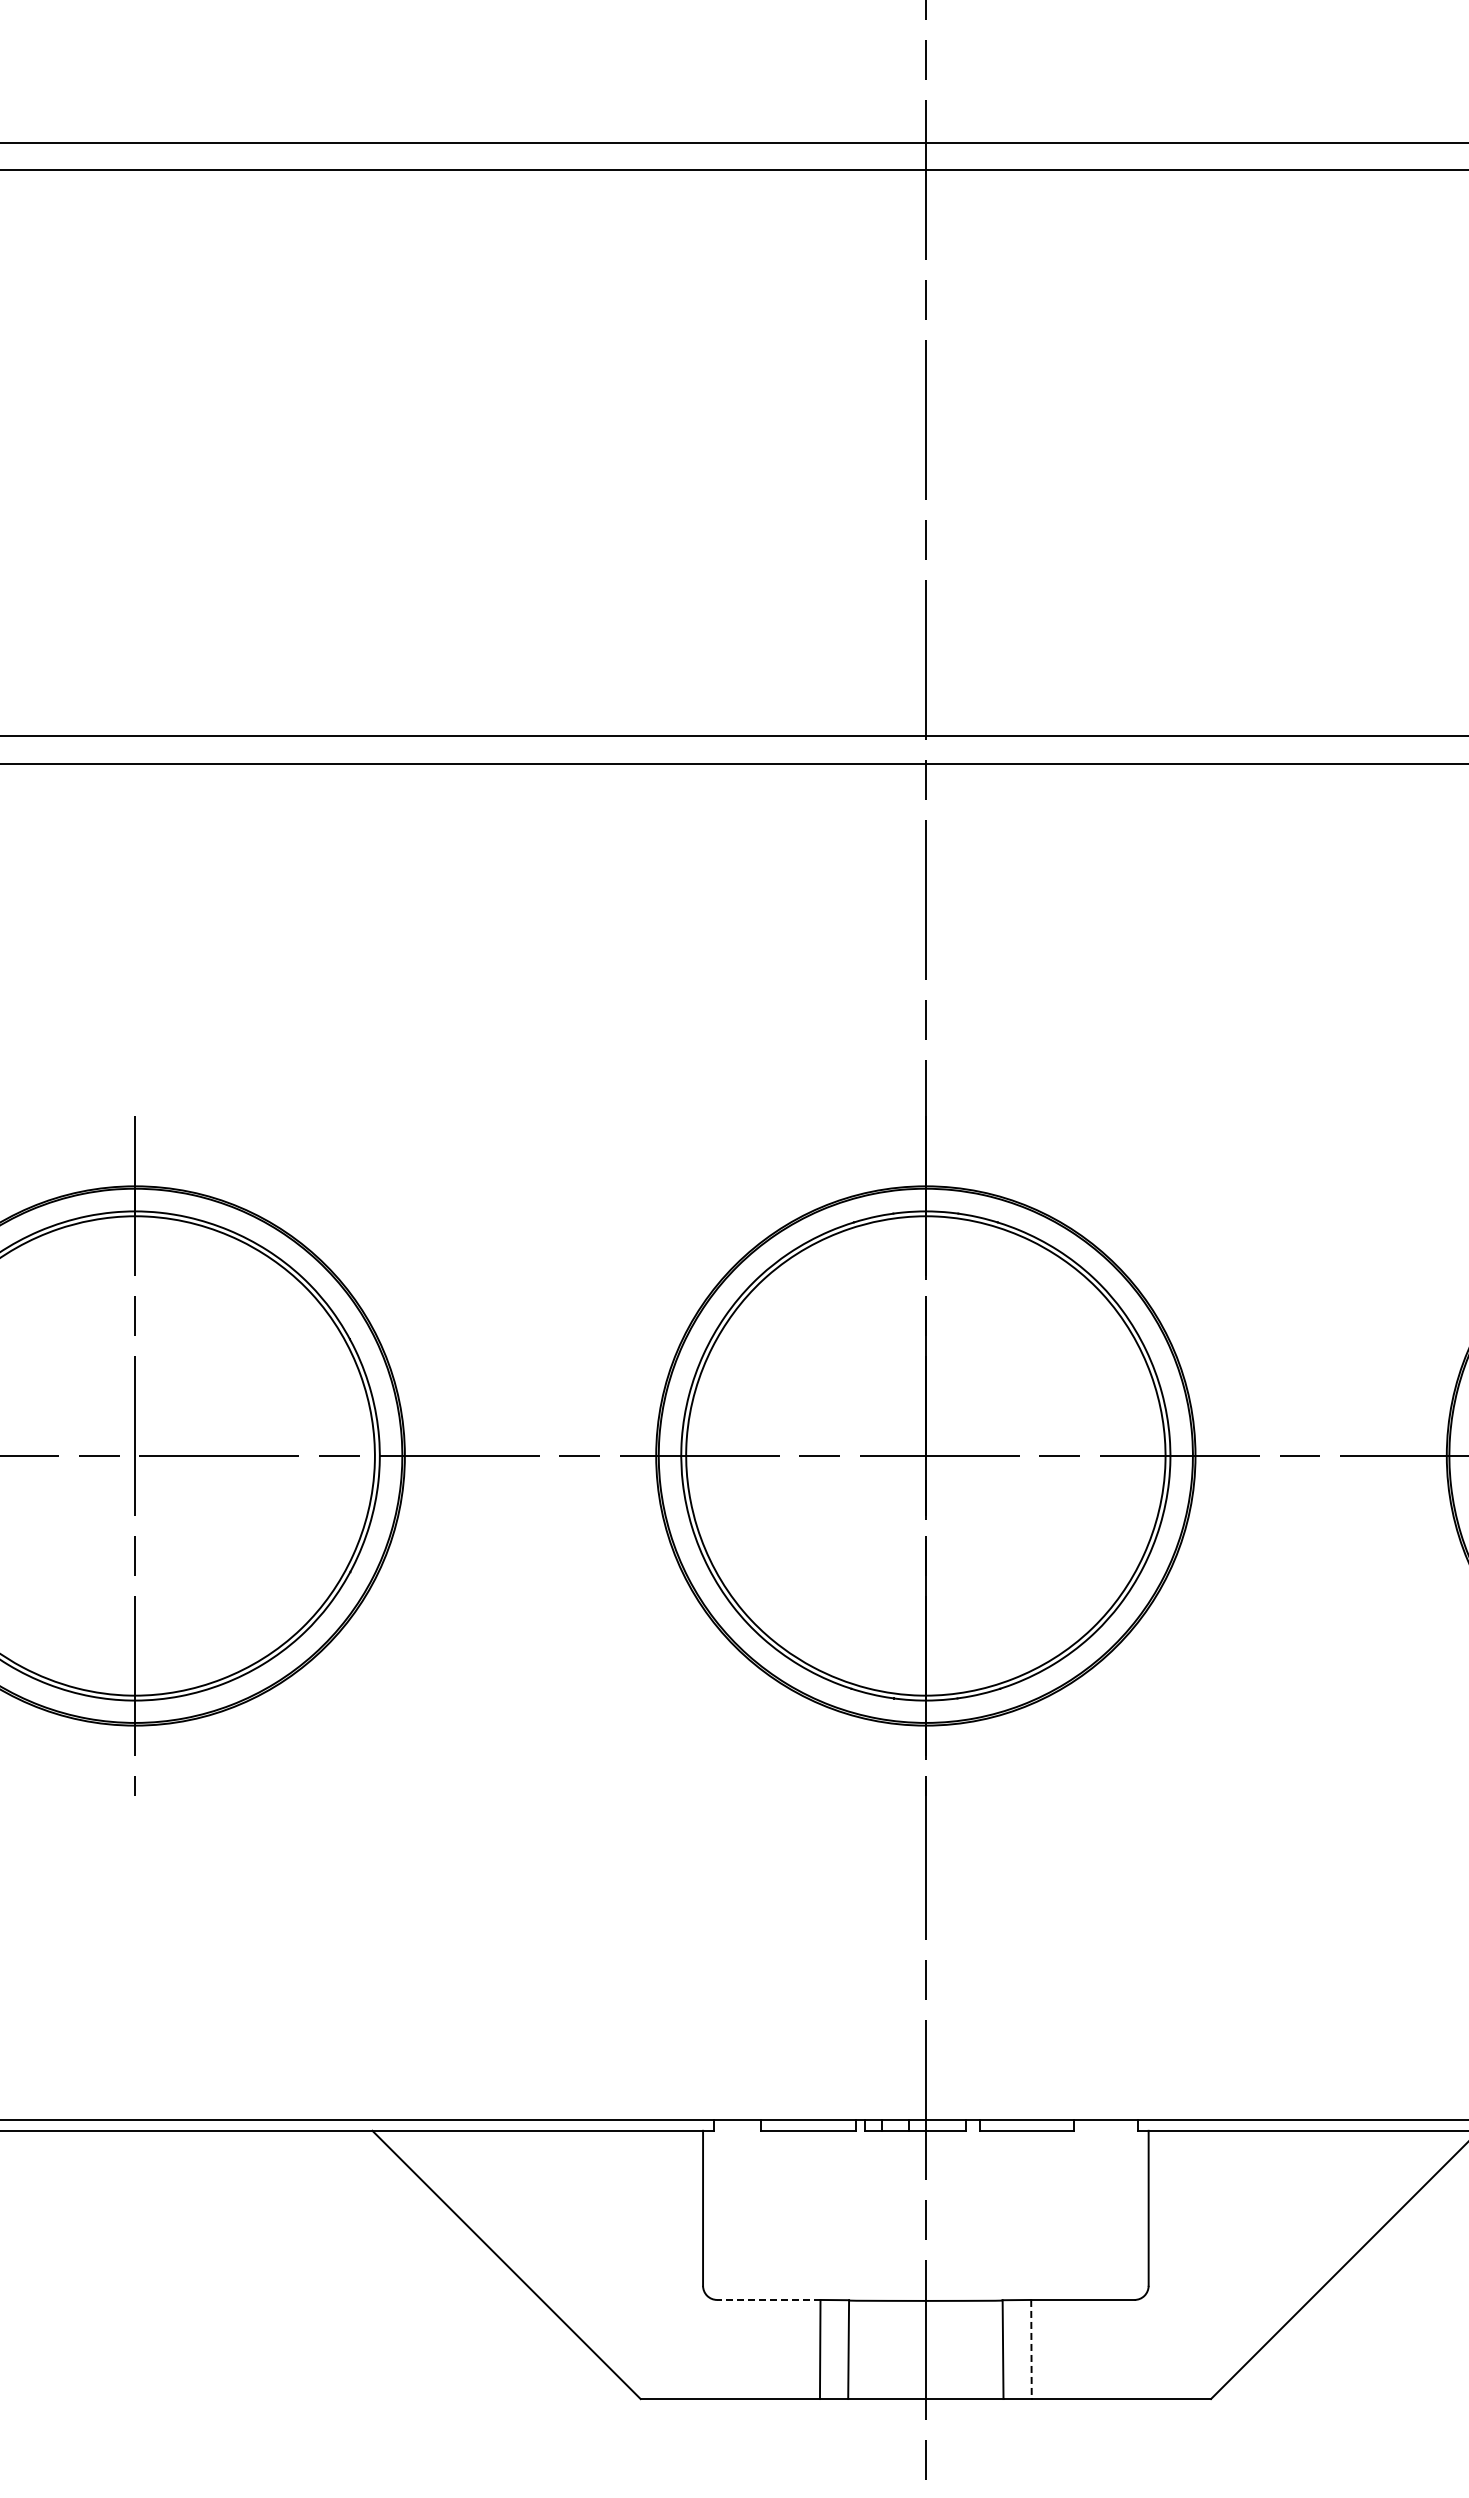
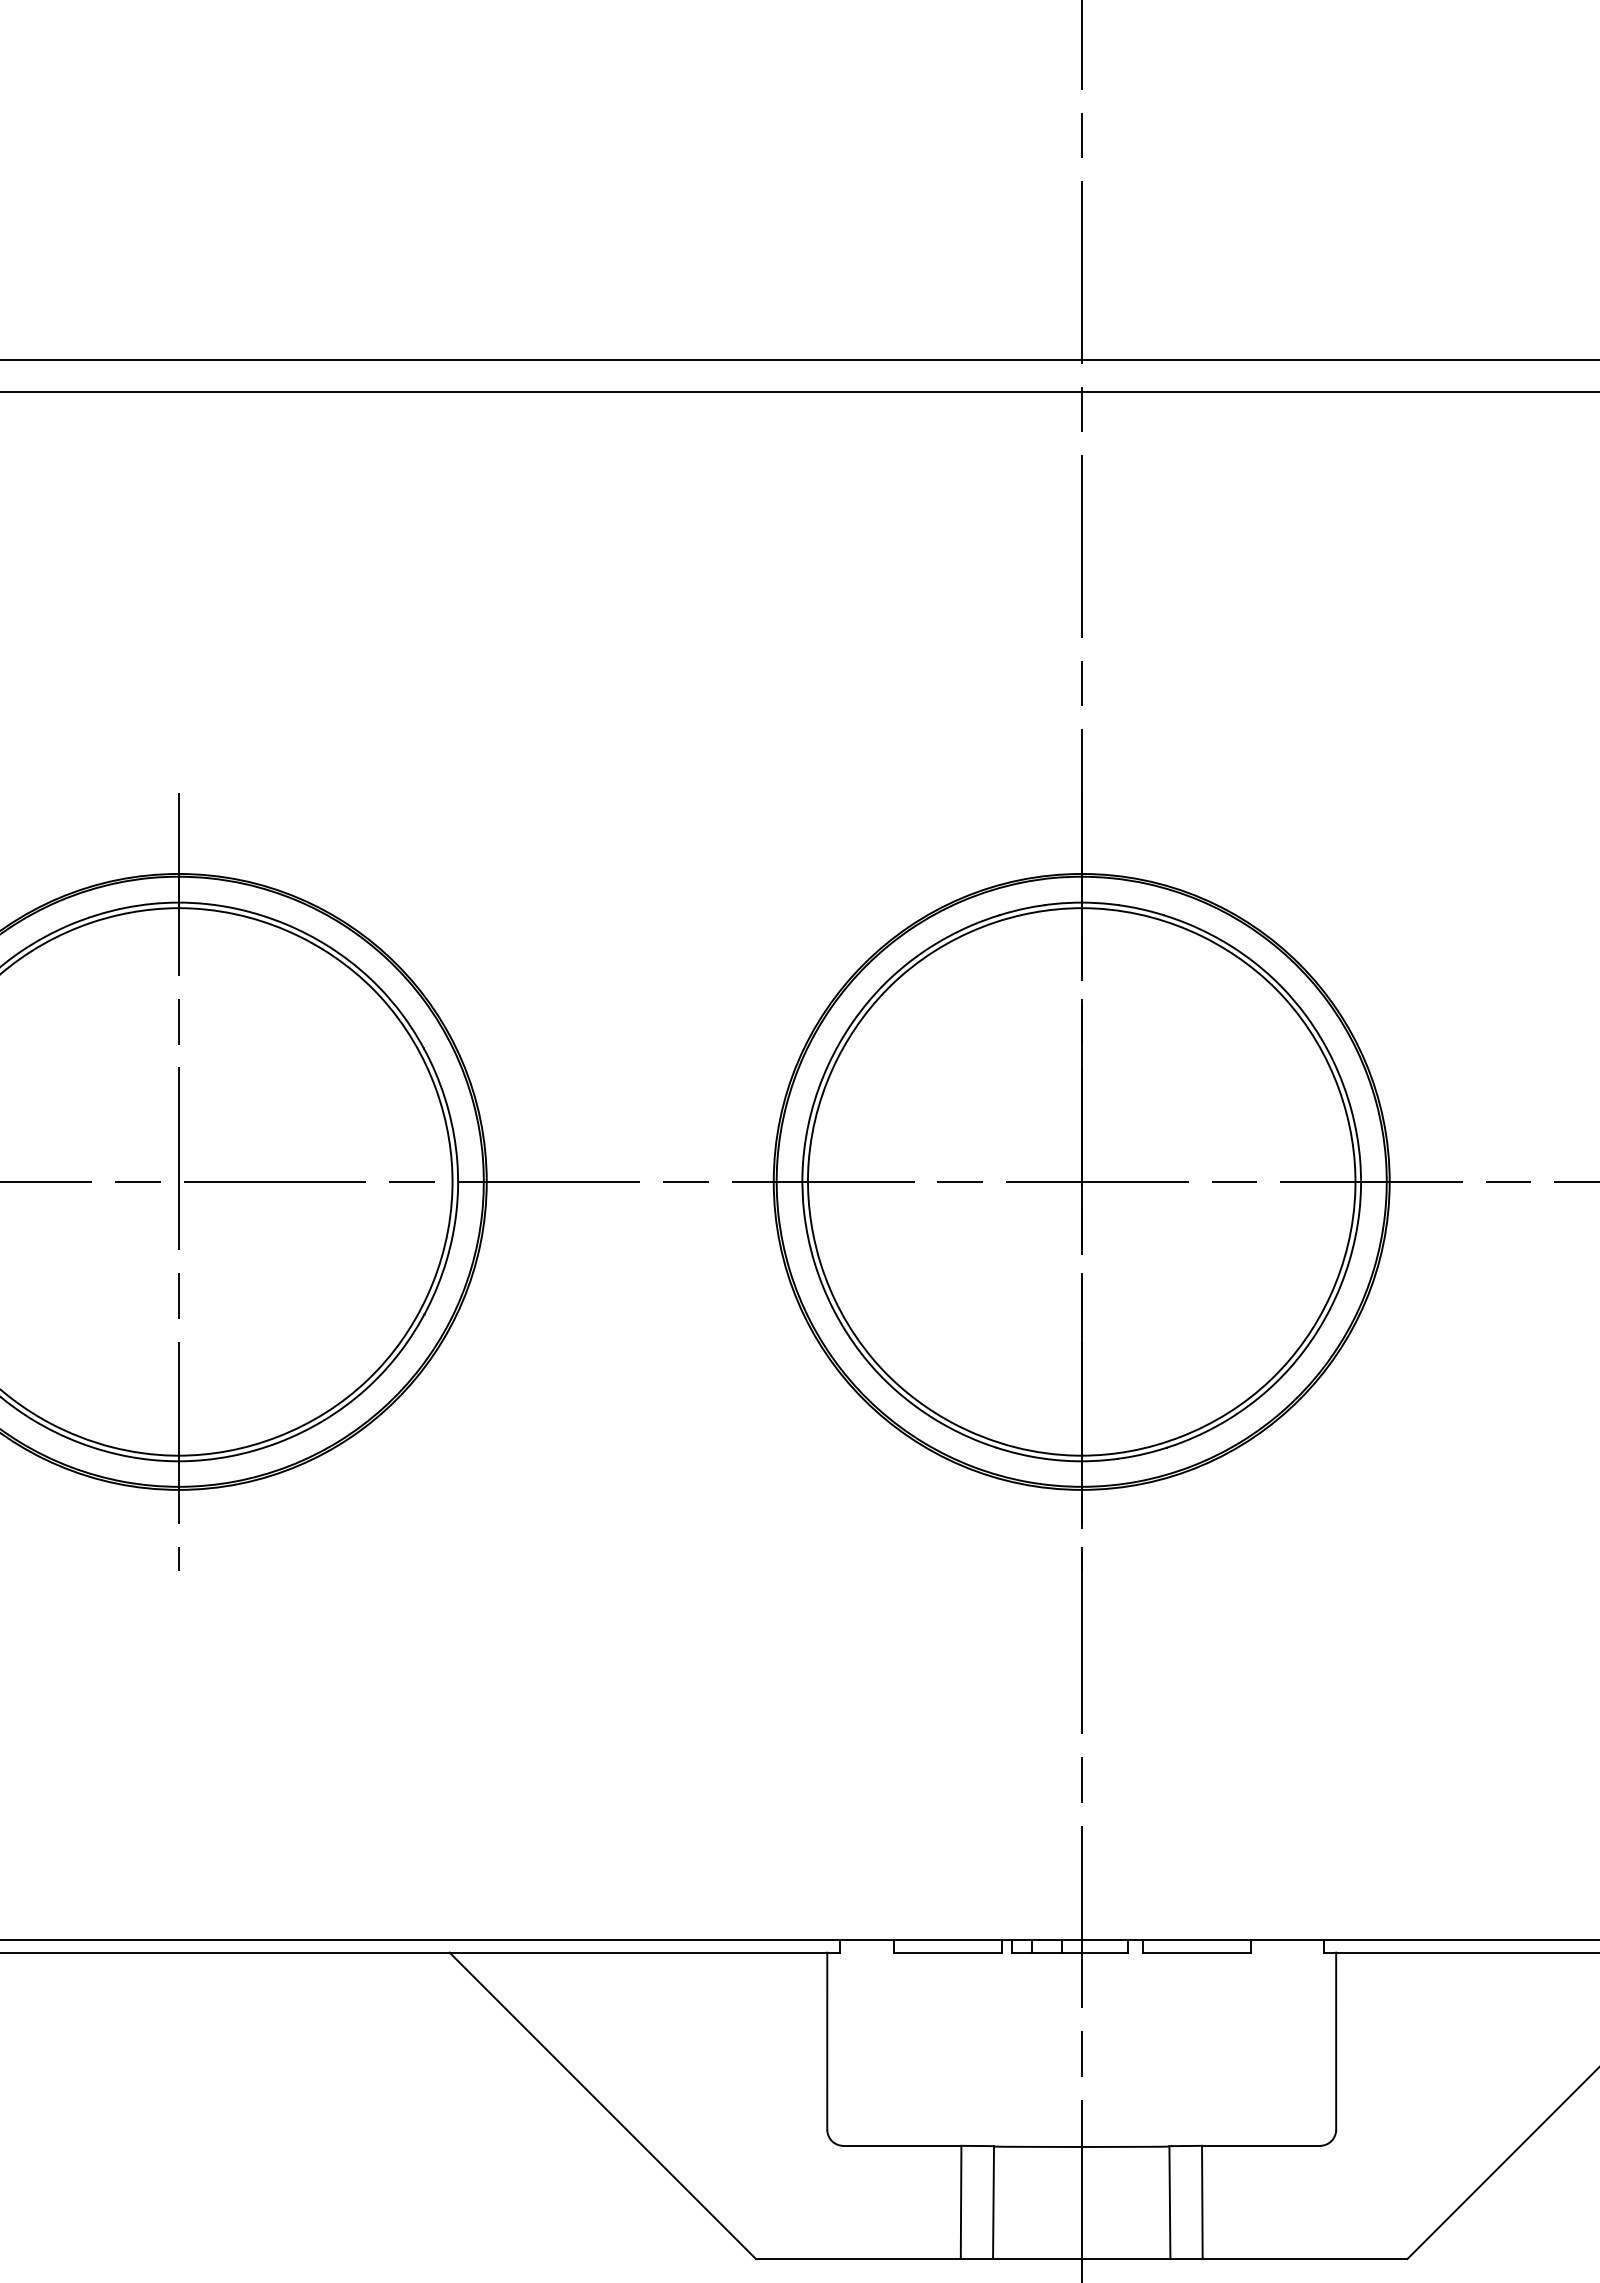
line: (768, 2299) -> (902, 2145), dashed -> solid
line: (1031, 2349) -> (1202, 2202), dashed -> solid

